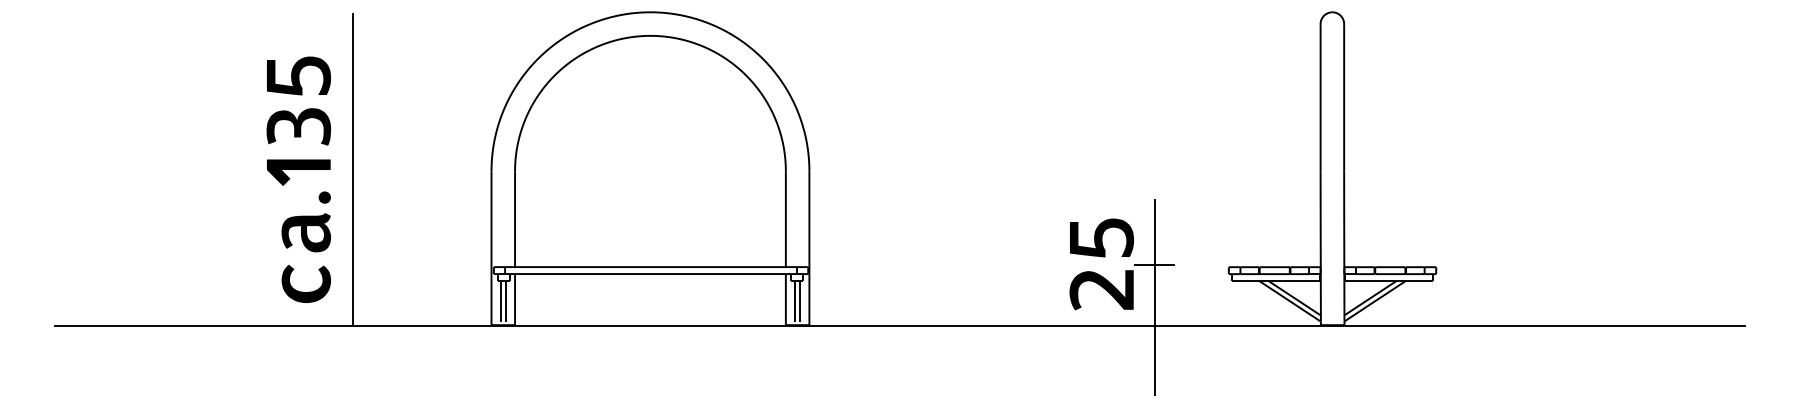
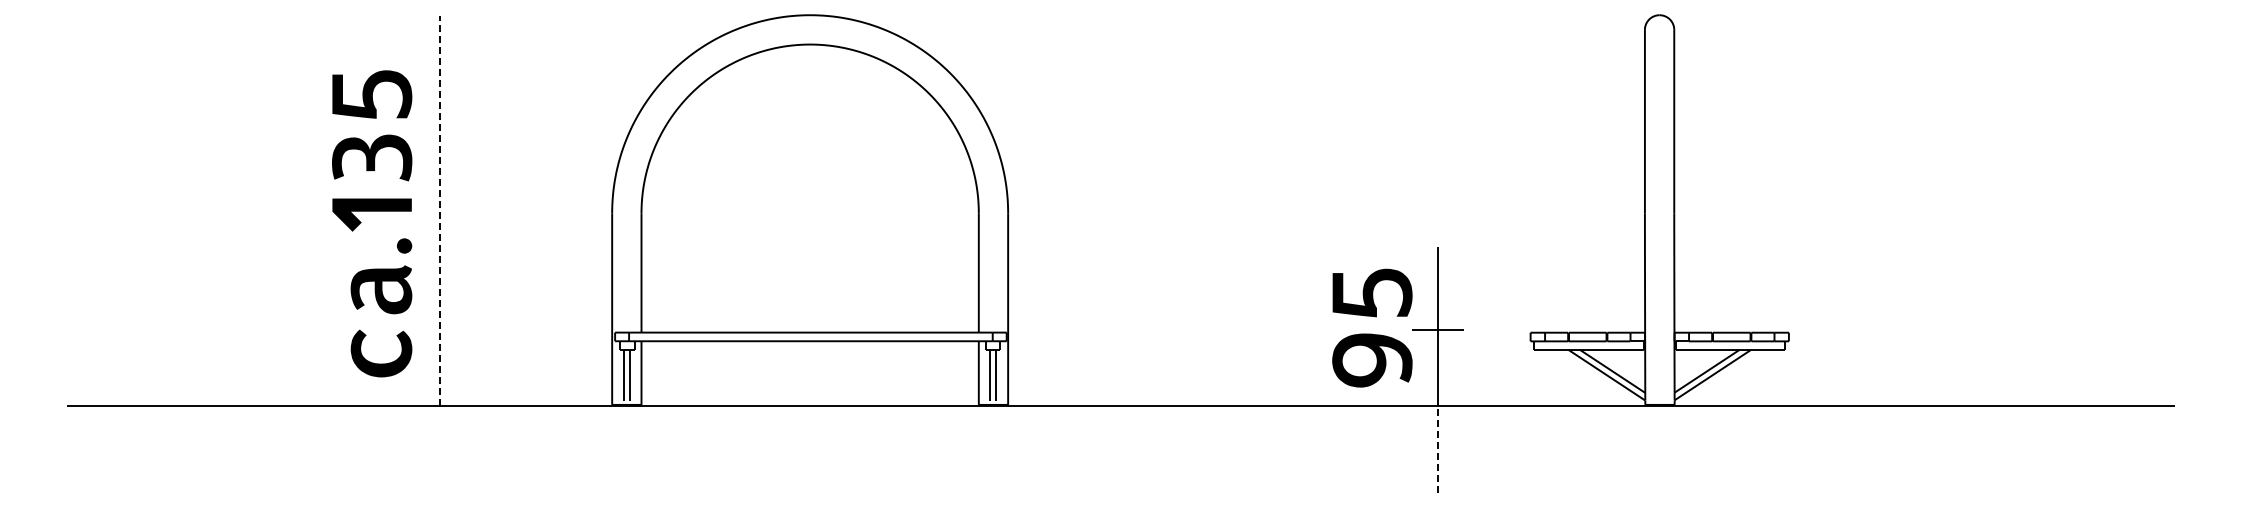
line: (352, 169) -> (439, 211), solid -> dashed
text: (1101, 263) -> (1372, 327), 25 -> 95
line: (1154, 360) -> (1438, 448), solid -> dashed

